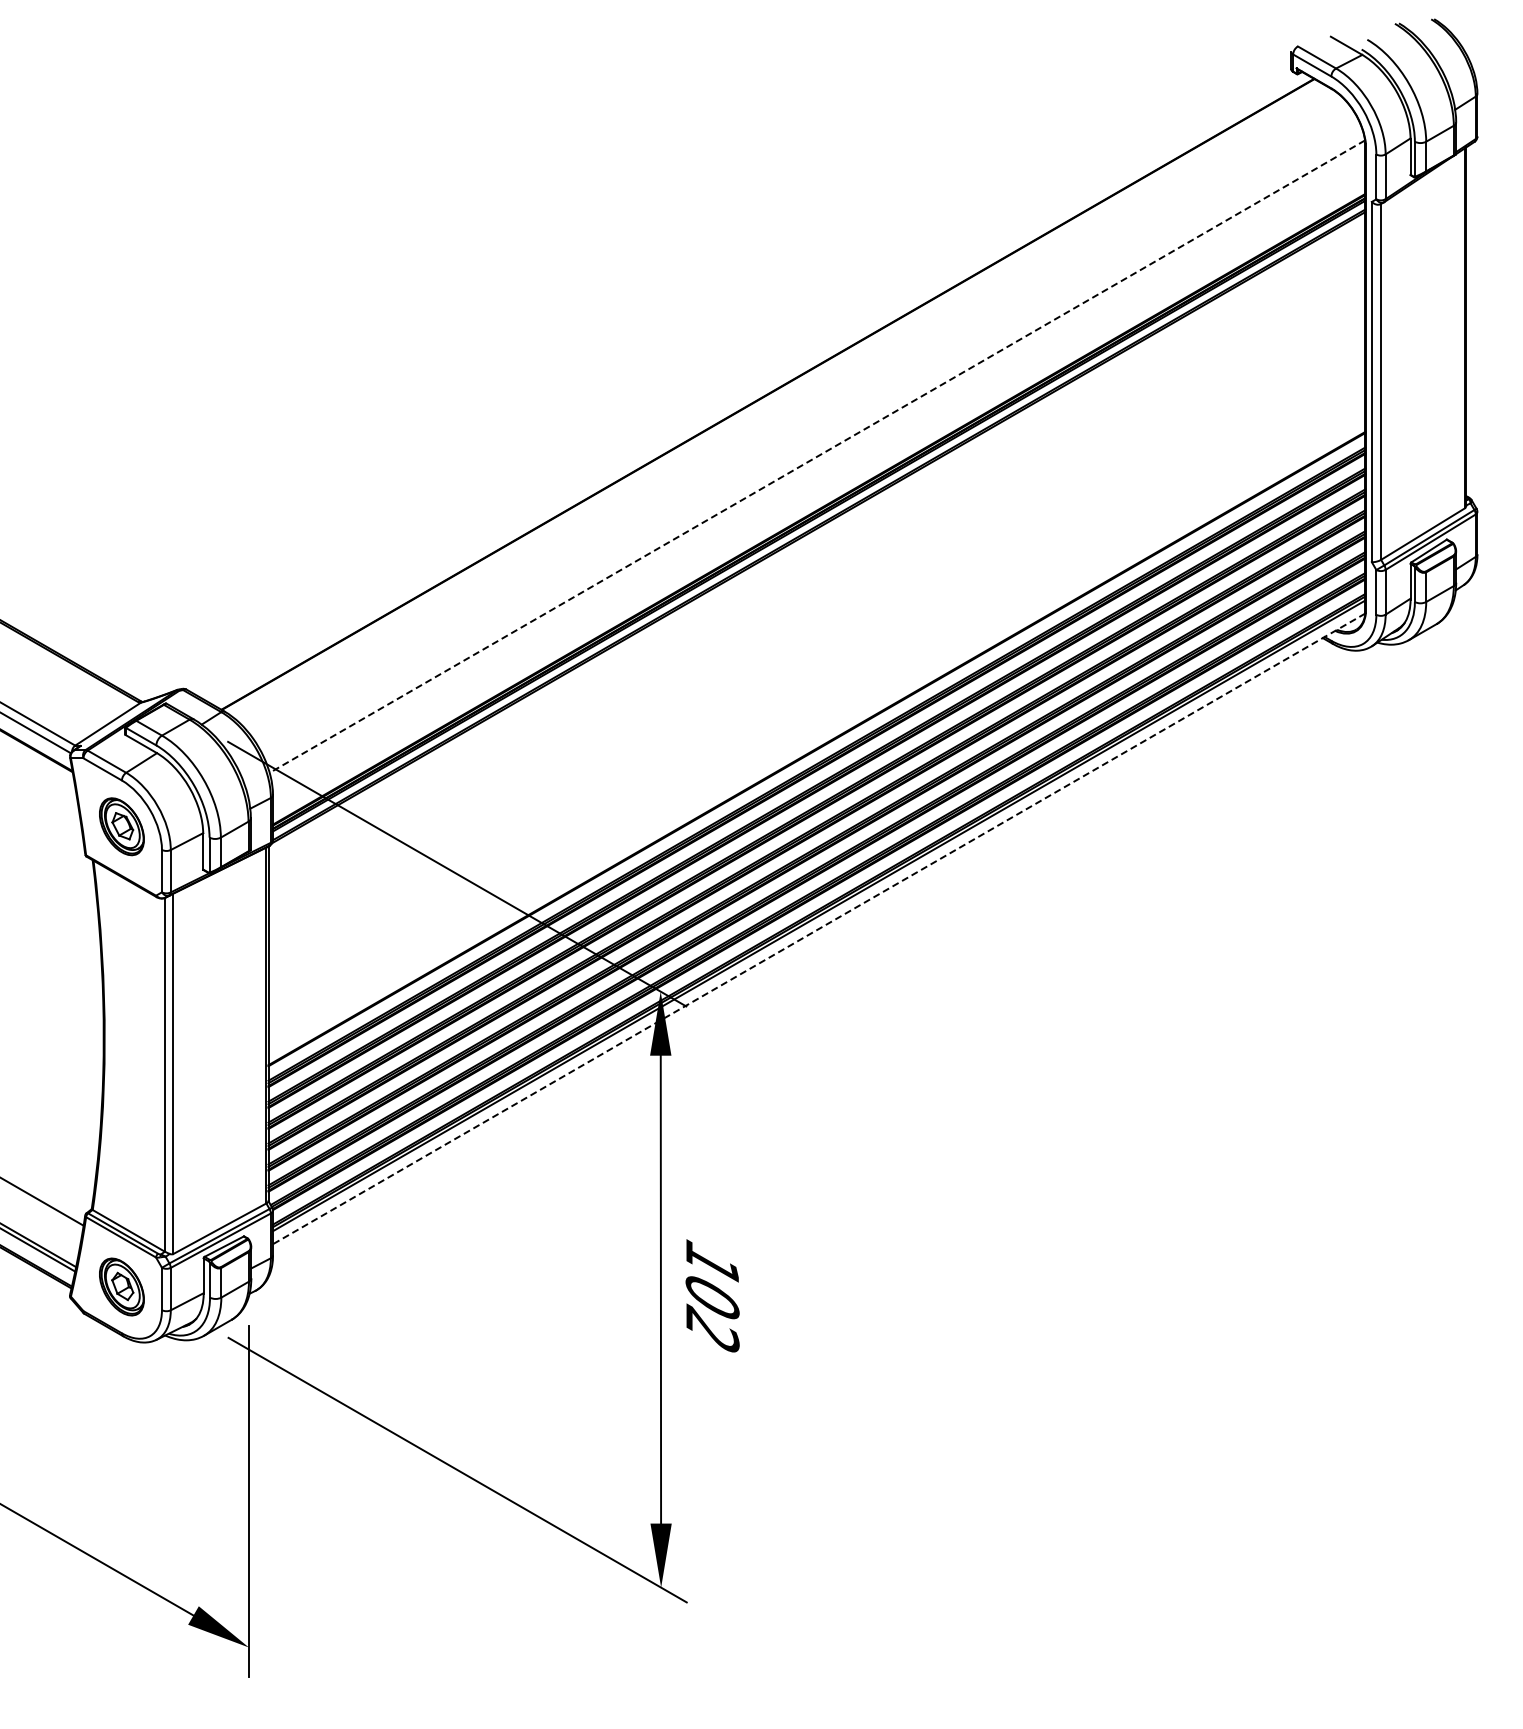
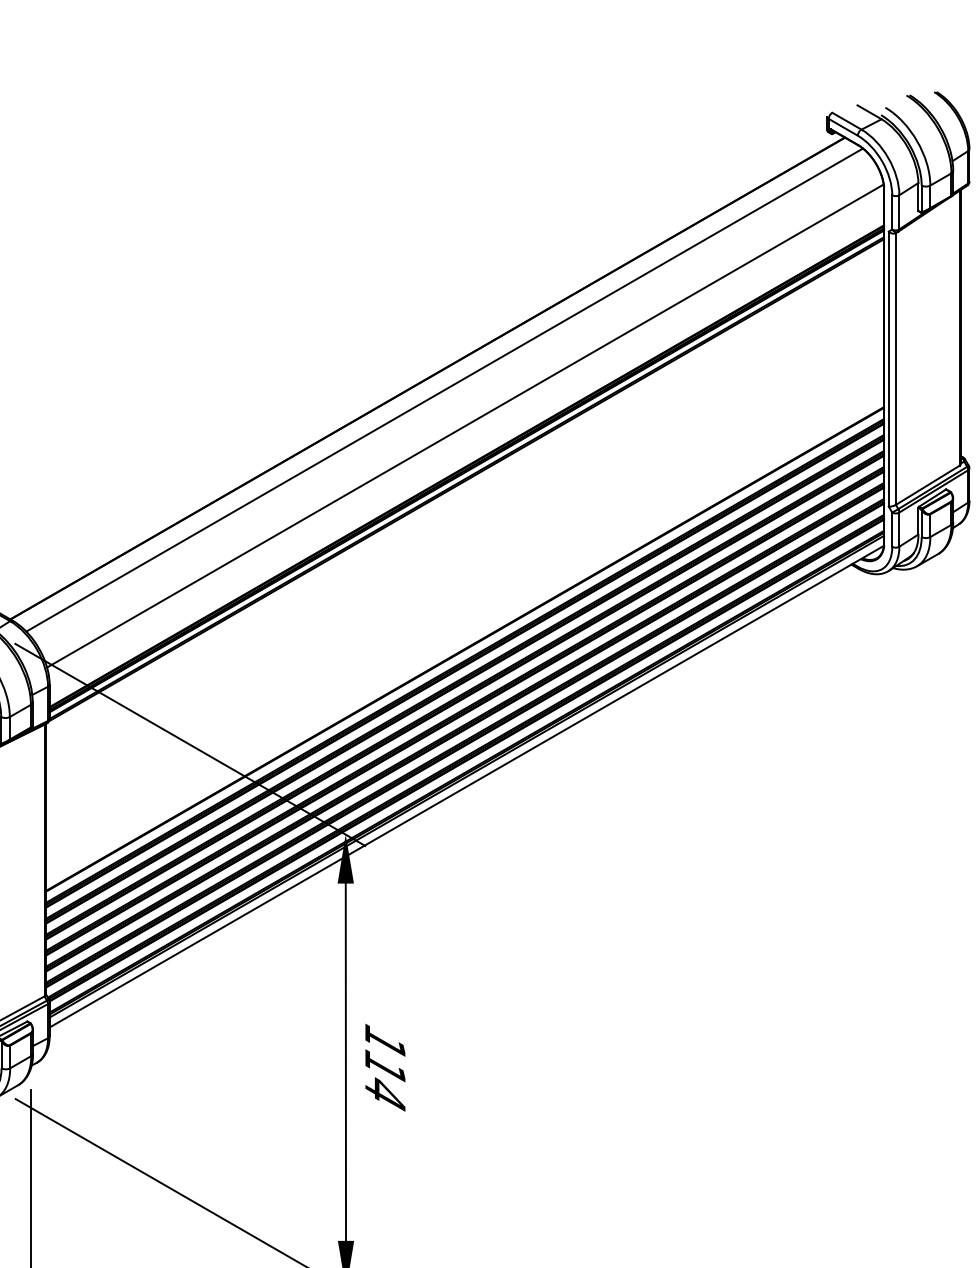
line: (789, 409) -> (444, 390), added
line: (816, 456) -> (464, 425), dashed -> solid
line: (819, 928) -> (467, 786), dashed -> solid
text: (712, 1313) -> (385, 1080), 102 -> 114

